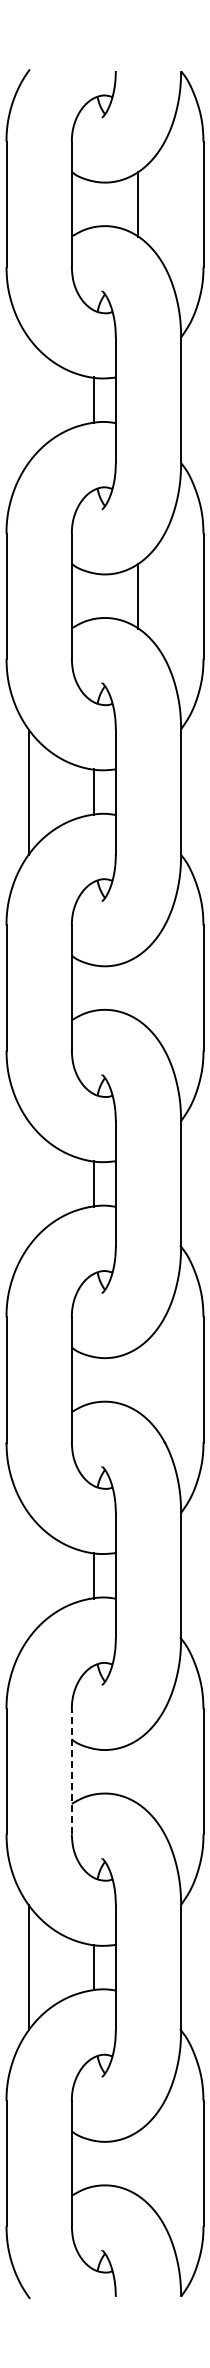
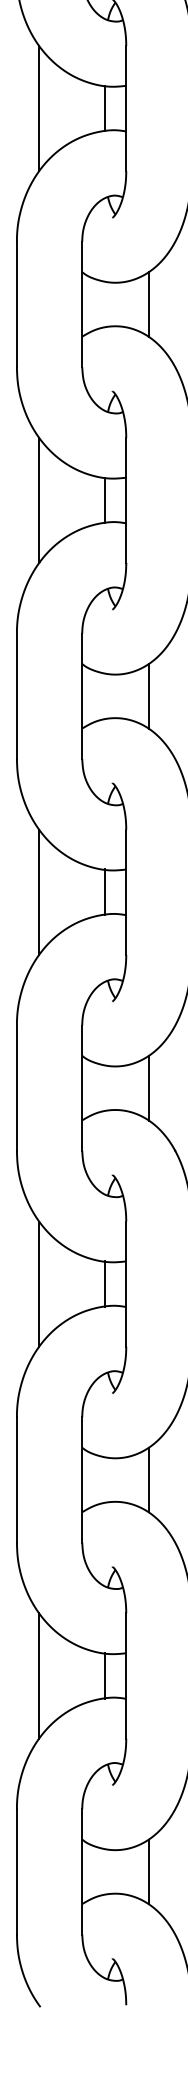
line: (28, 399) -> (38, 107), added
line: (138, 987) -> (148, 695), added
line: (28, 1183) -> (38, 891), added
line: (138, 1379) -> (148, 1087), added
line: (28, 1575) -> (38, 1283), added
line: (71, 1771) -> (81, 1479), dashed -> solid
line: (138, 1771) -> (148, 1479), added
line: (138, 2163) -> (148, 1871), added

